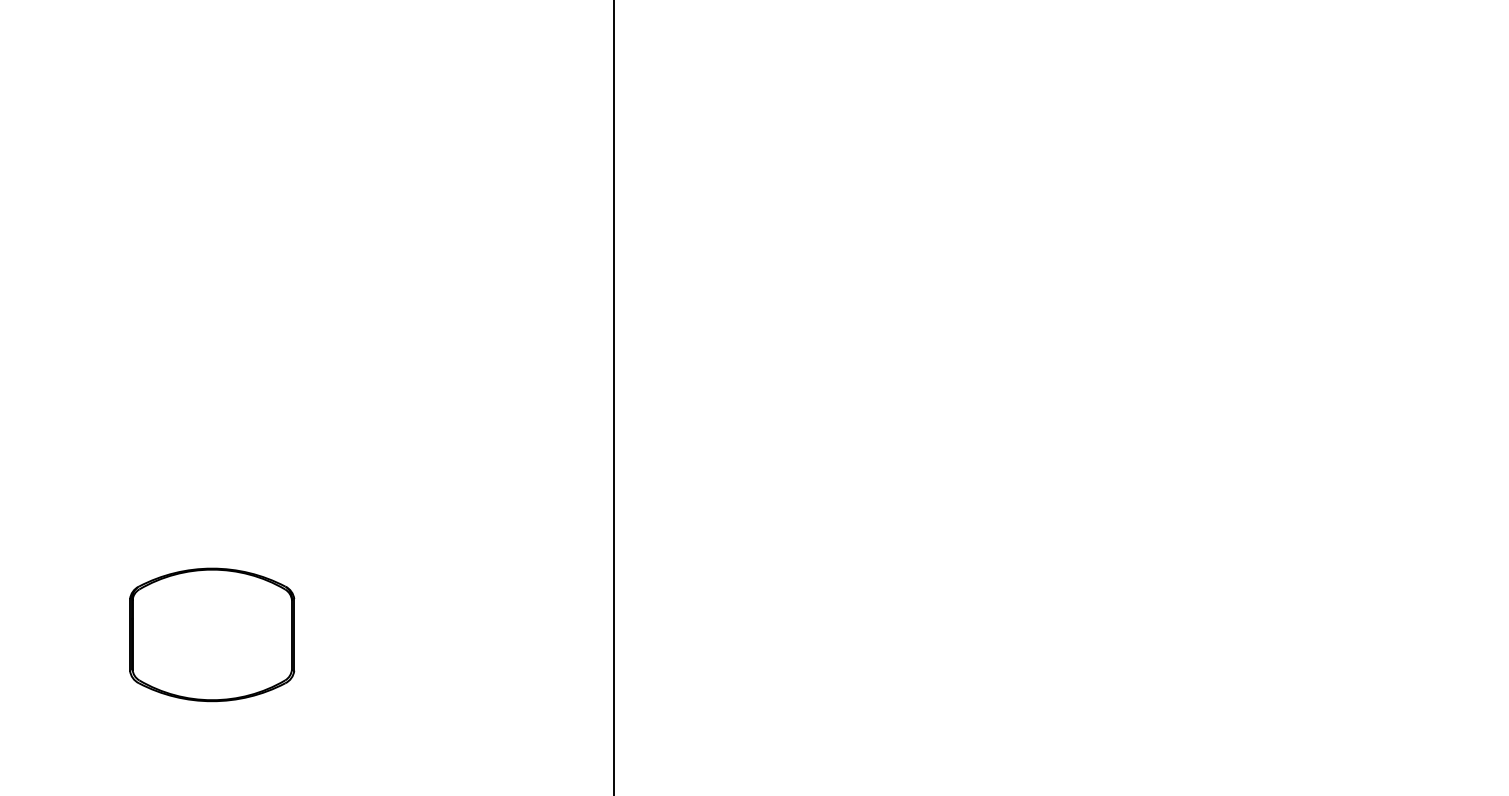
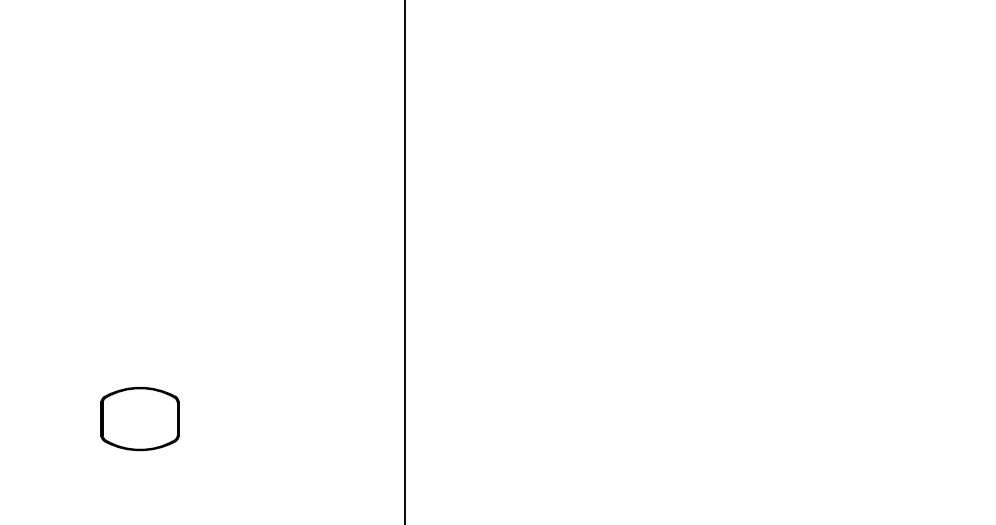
part: (211, 635) -> (139, 419), size x0.71

